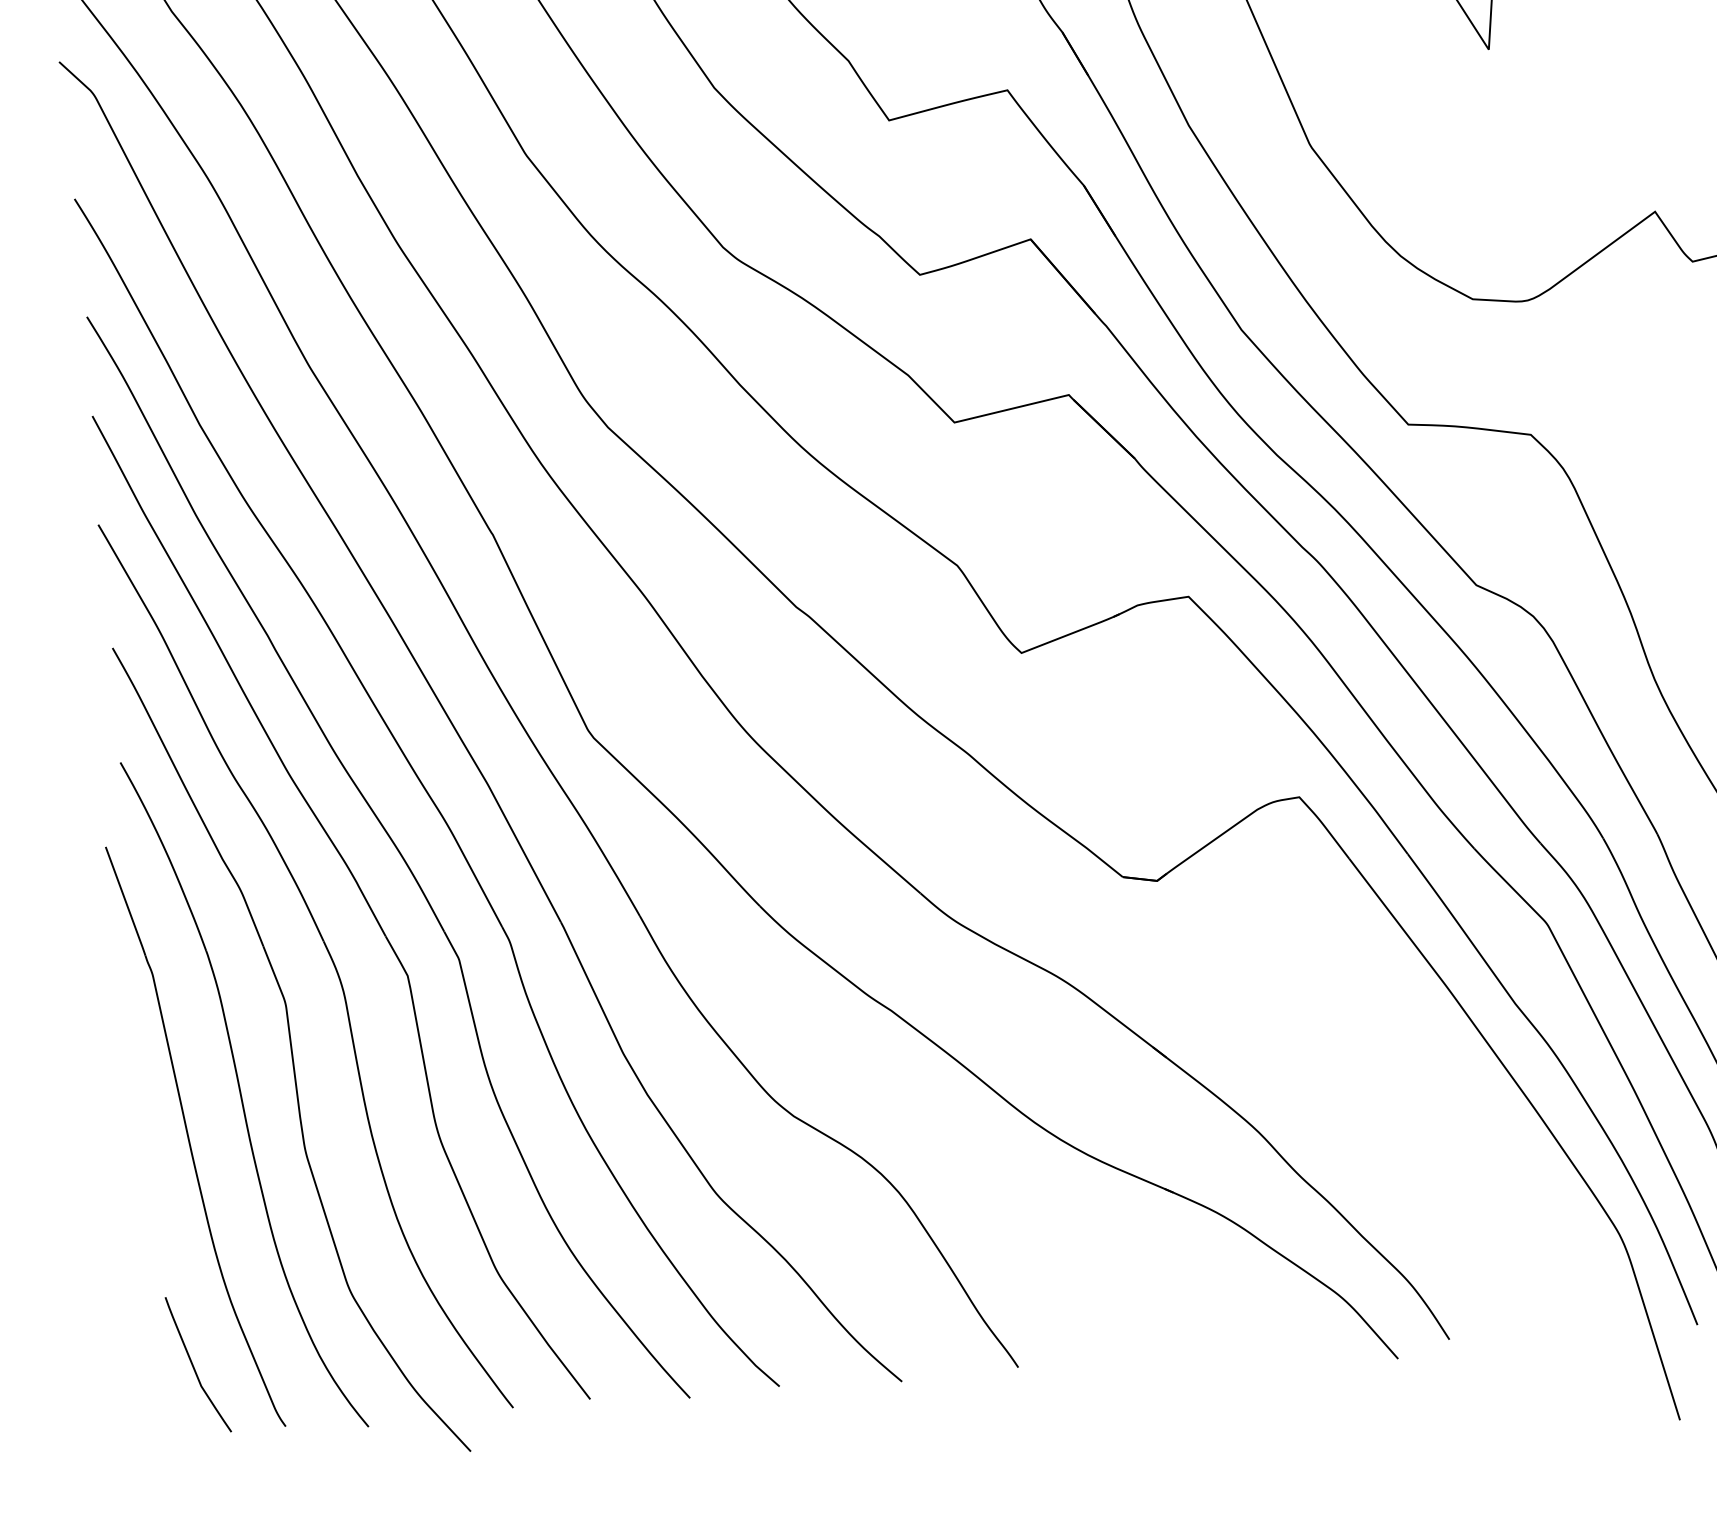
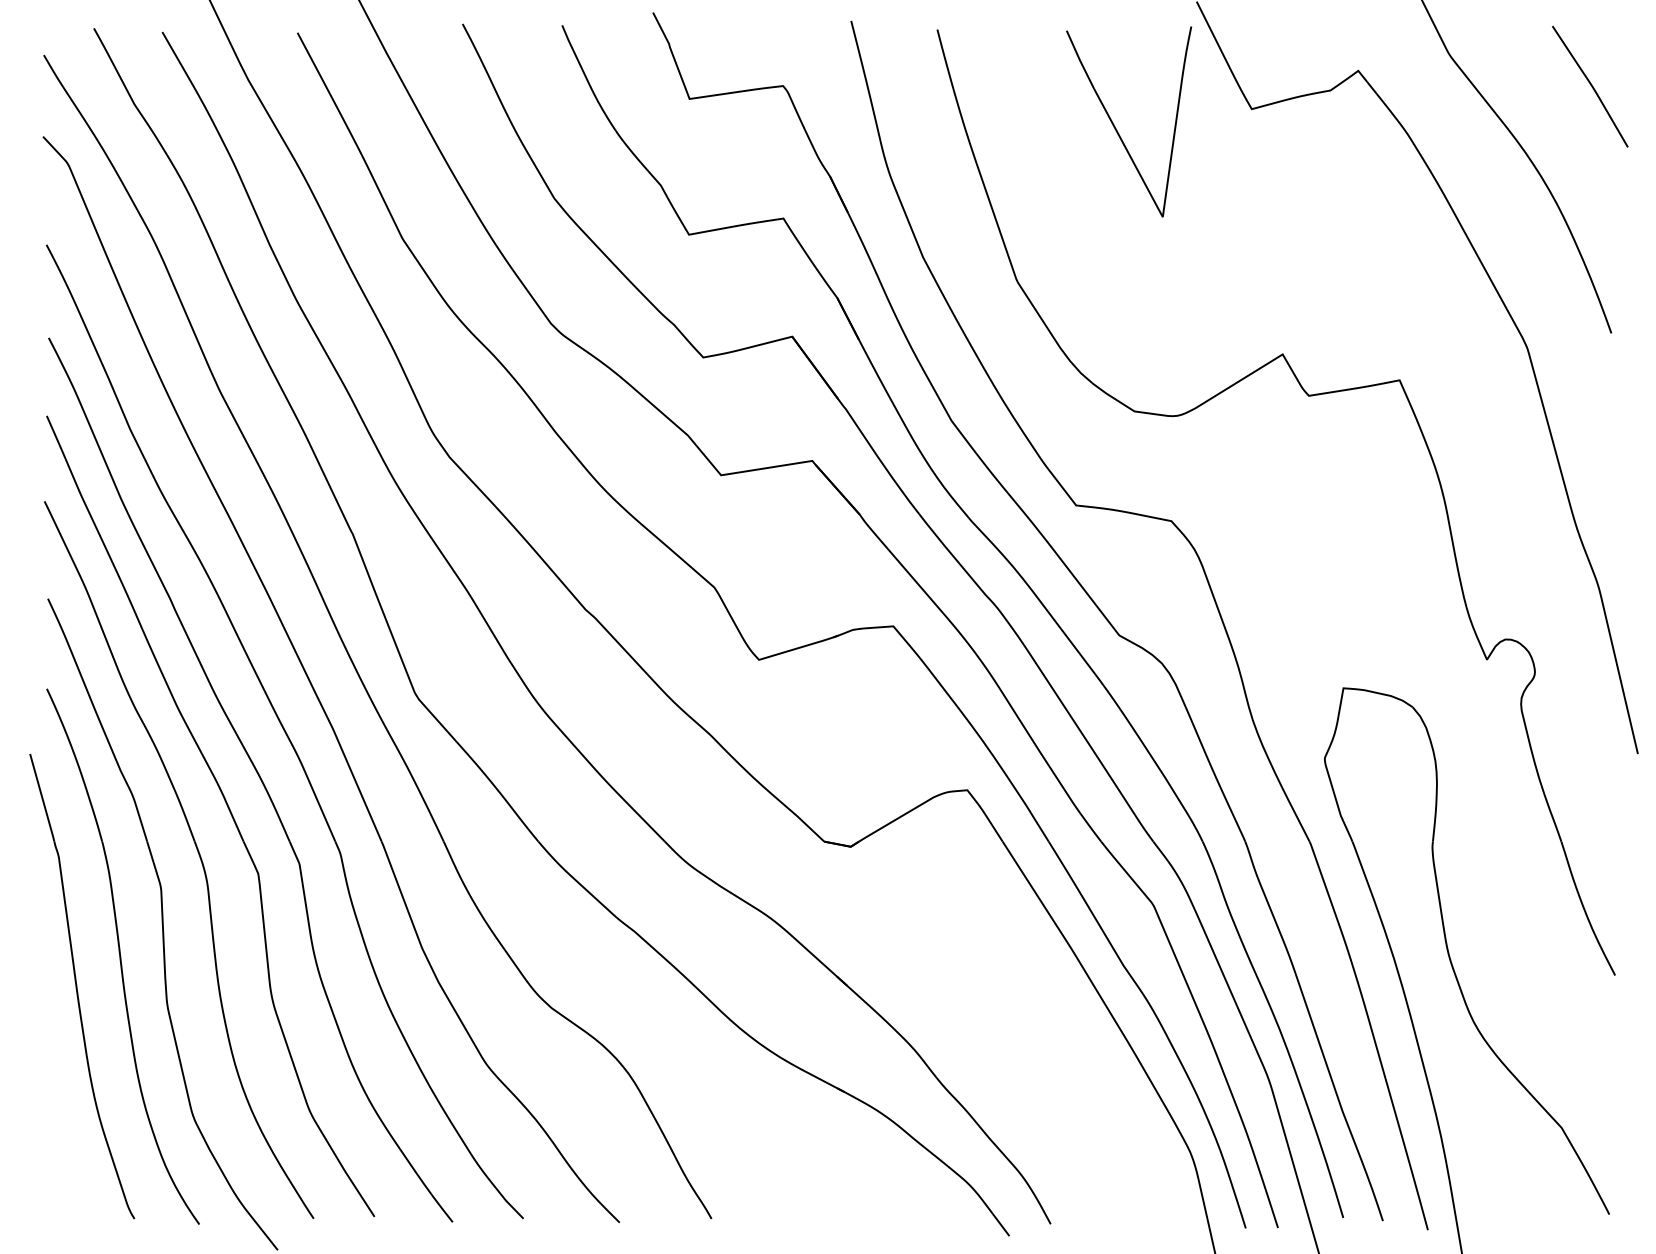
curve: (193, 1364) -> (66, 1164), removed

